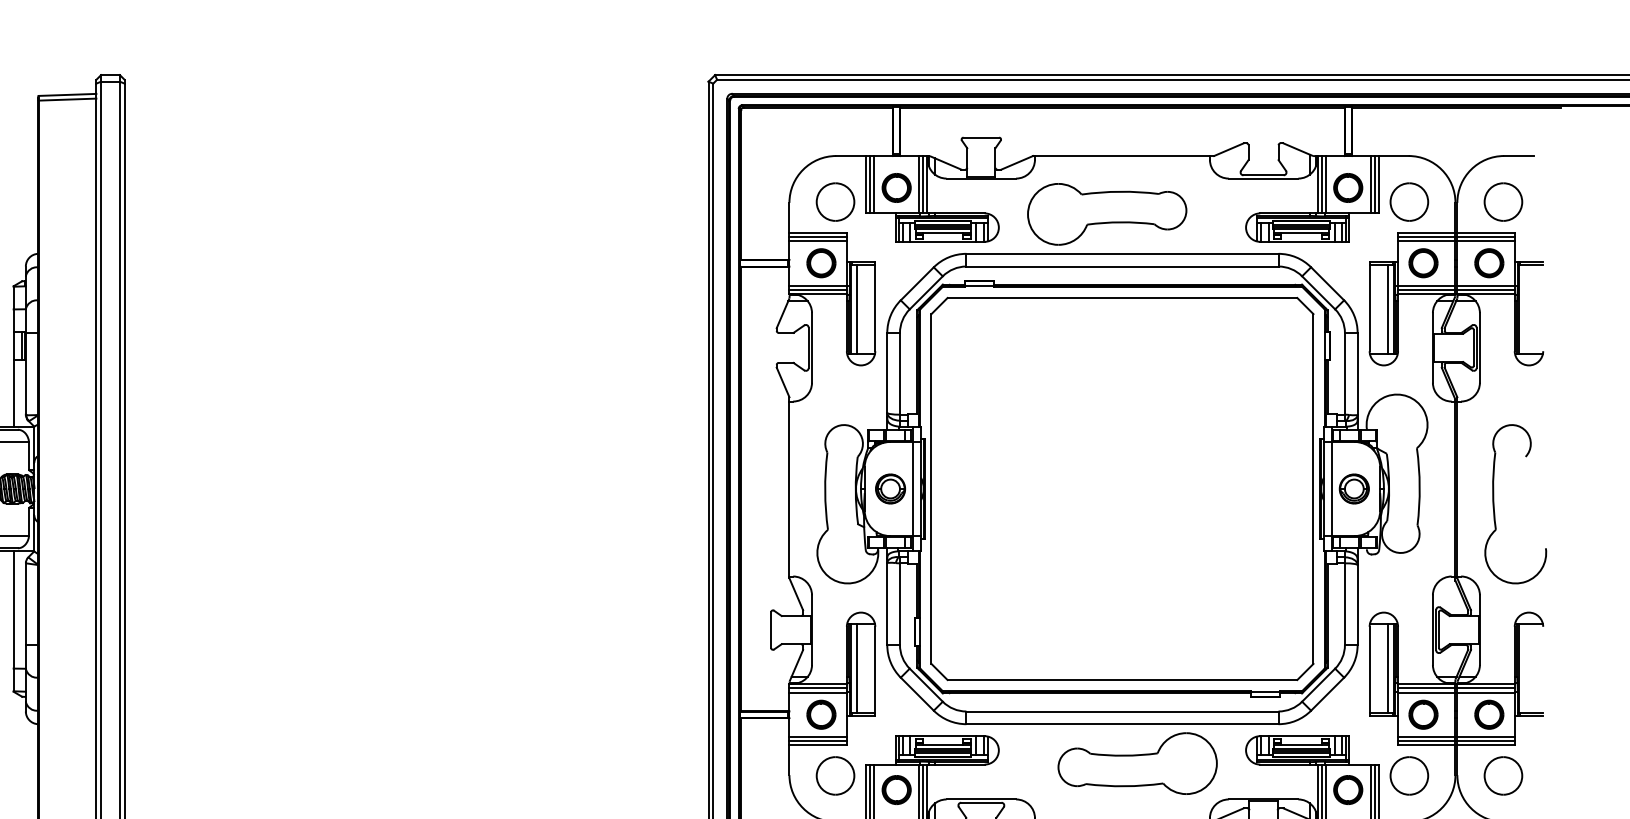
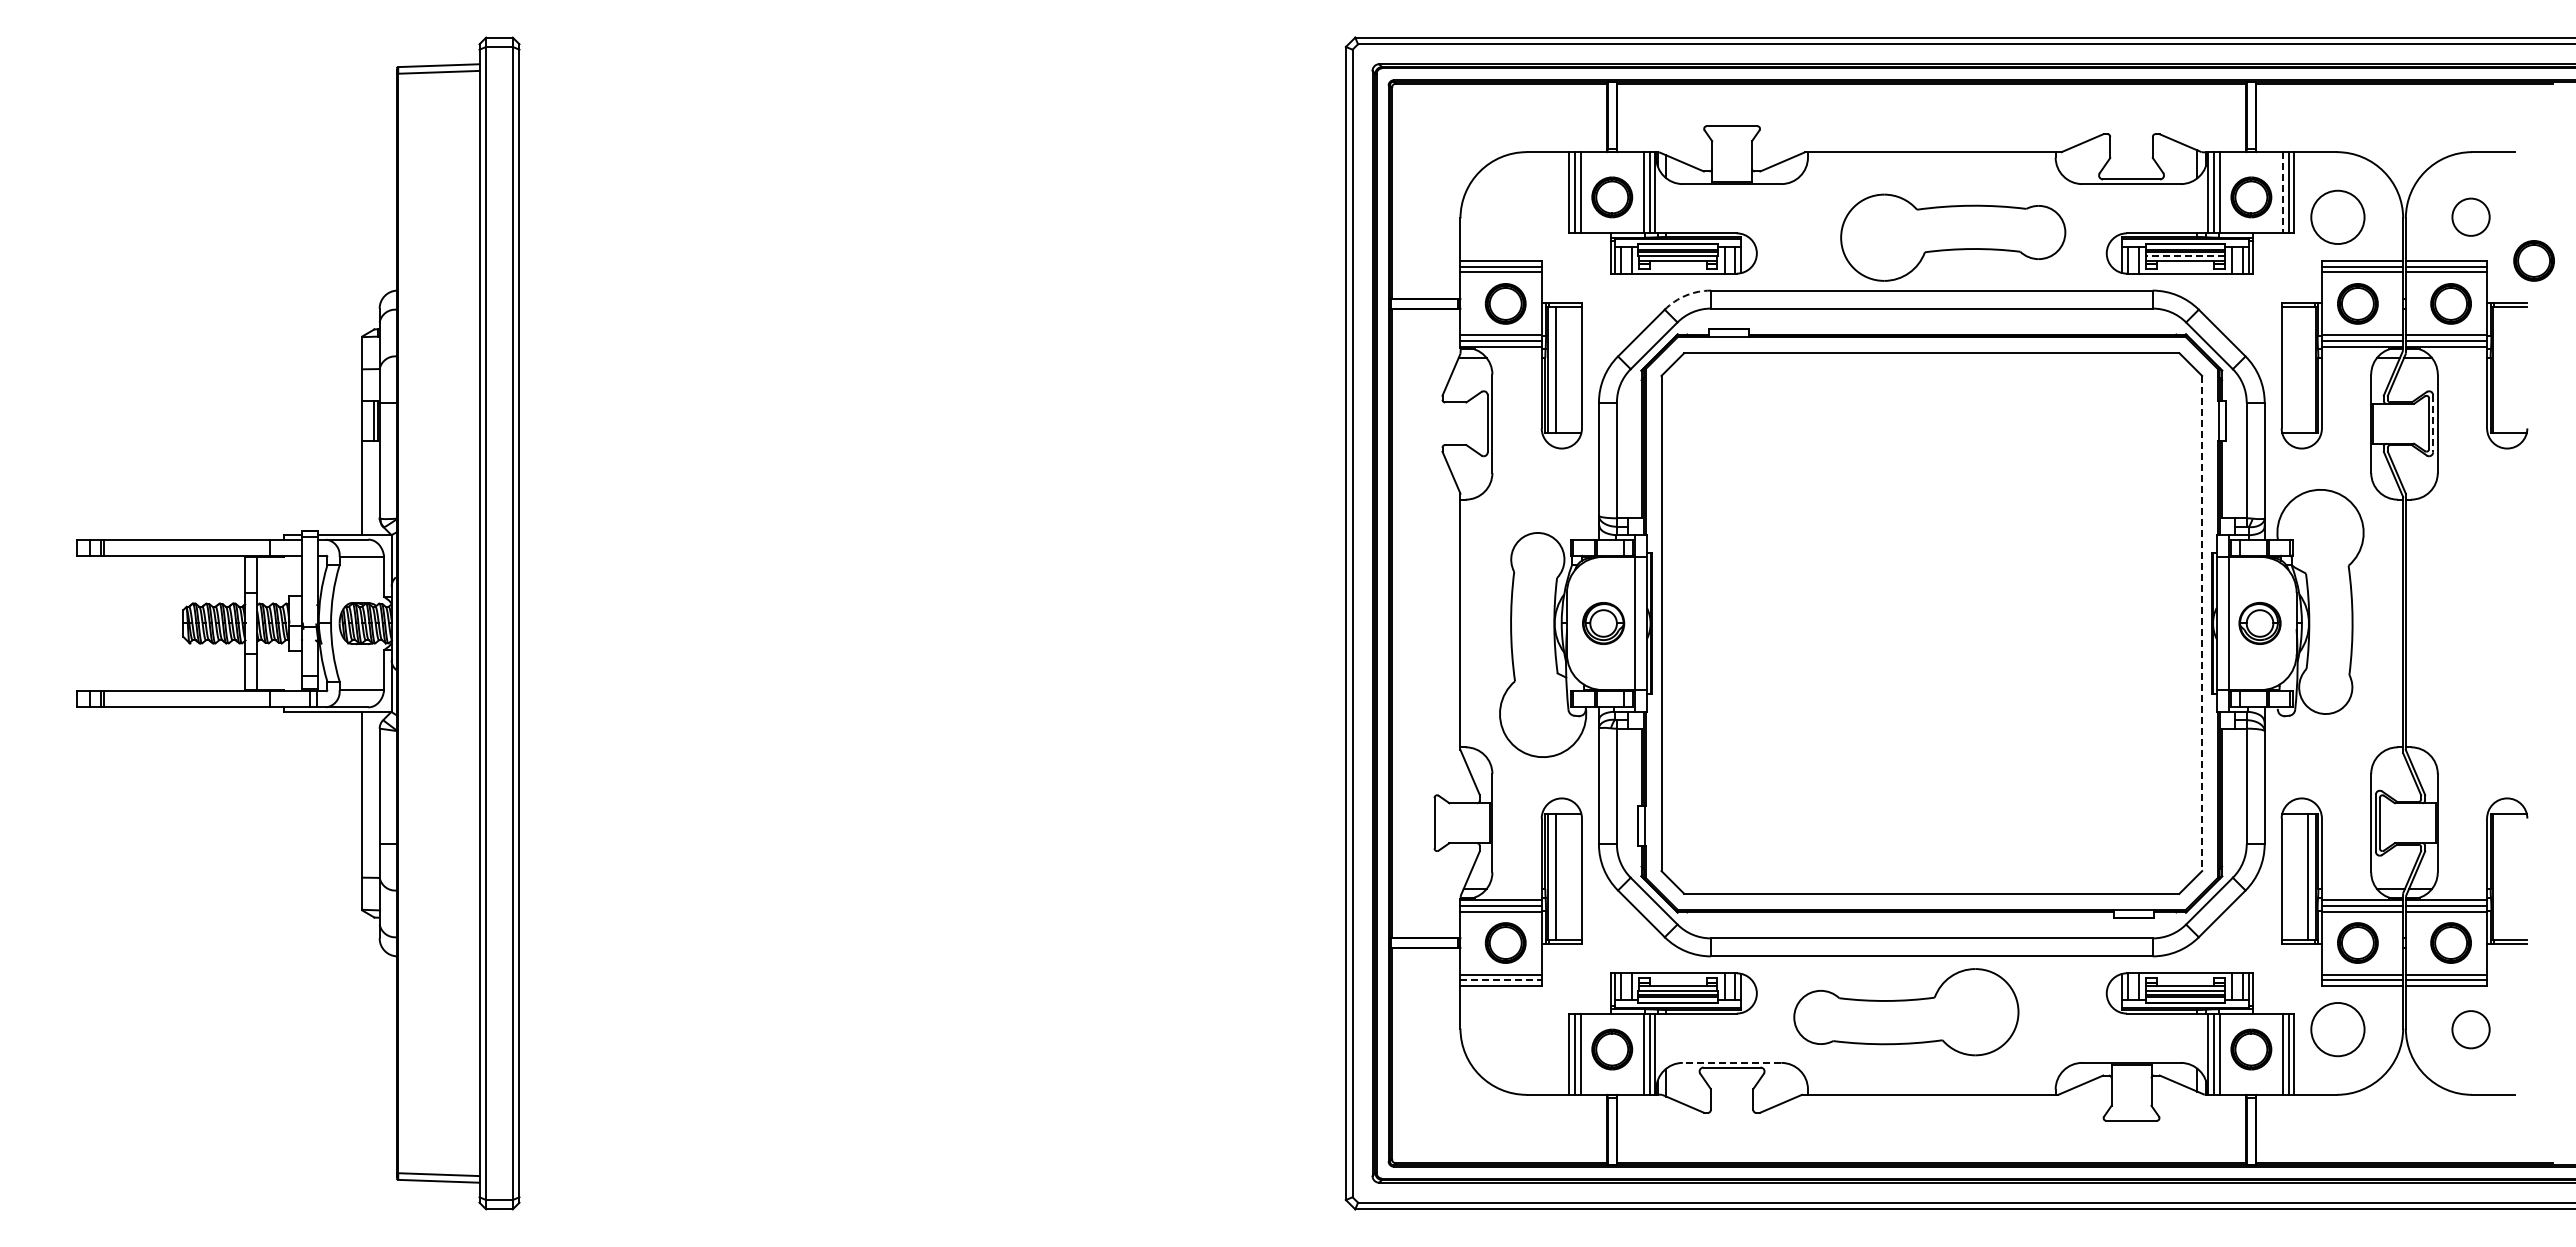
line: (1370, 184) -> (2282, 192), solid -> dashed
part: (835, 201) -> (1525, 216), removed
part: (1503, 201) -> (2470, 216), size x0.7
part: (1107, 214) -> (1953, 237), moved
line: (1301, 229) -> (2185, 256), solid -> dashed
part: (1547, 232) -> (2533, 260), added
arc: (948, 257) -> (1685, 295), solid -> dashed
line: (1387, 309) -> (2307, 369), removed
line: (1476, 348) -> (2433, 424), solid -> dashed
line: (1313, 489) -> (2202, 623), solid -> dashed
part: (1494, 506) -> (2458, 648), removed
line: (818, 741) -> (1501, 980), solid -> dashed
part: (1137, 763) -> (1906, 1012), moved
part: (835, 775) -> (1525, 1029), removed
part: (1503, 775) -> (2470, 1029), size x0.7
line: (980, 799) -> (1731, 1062), solid -> dashed

